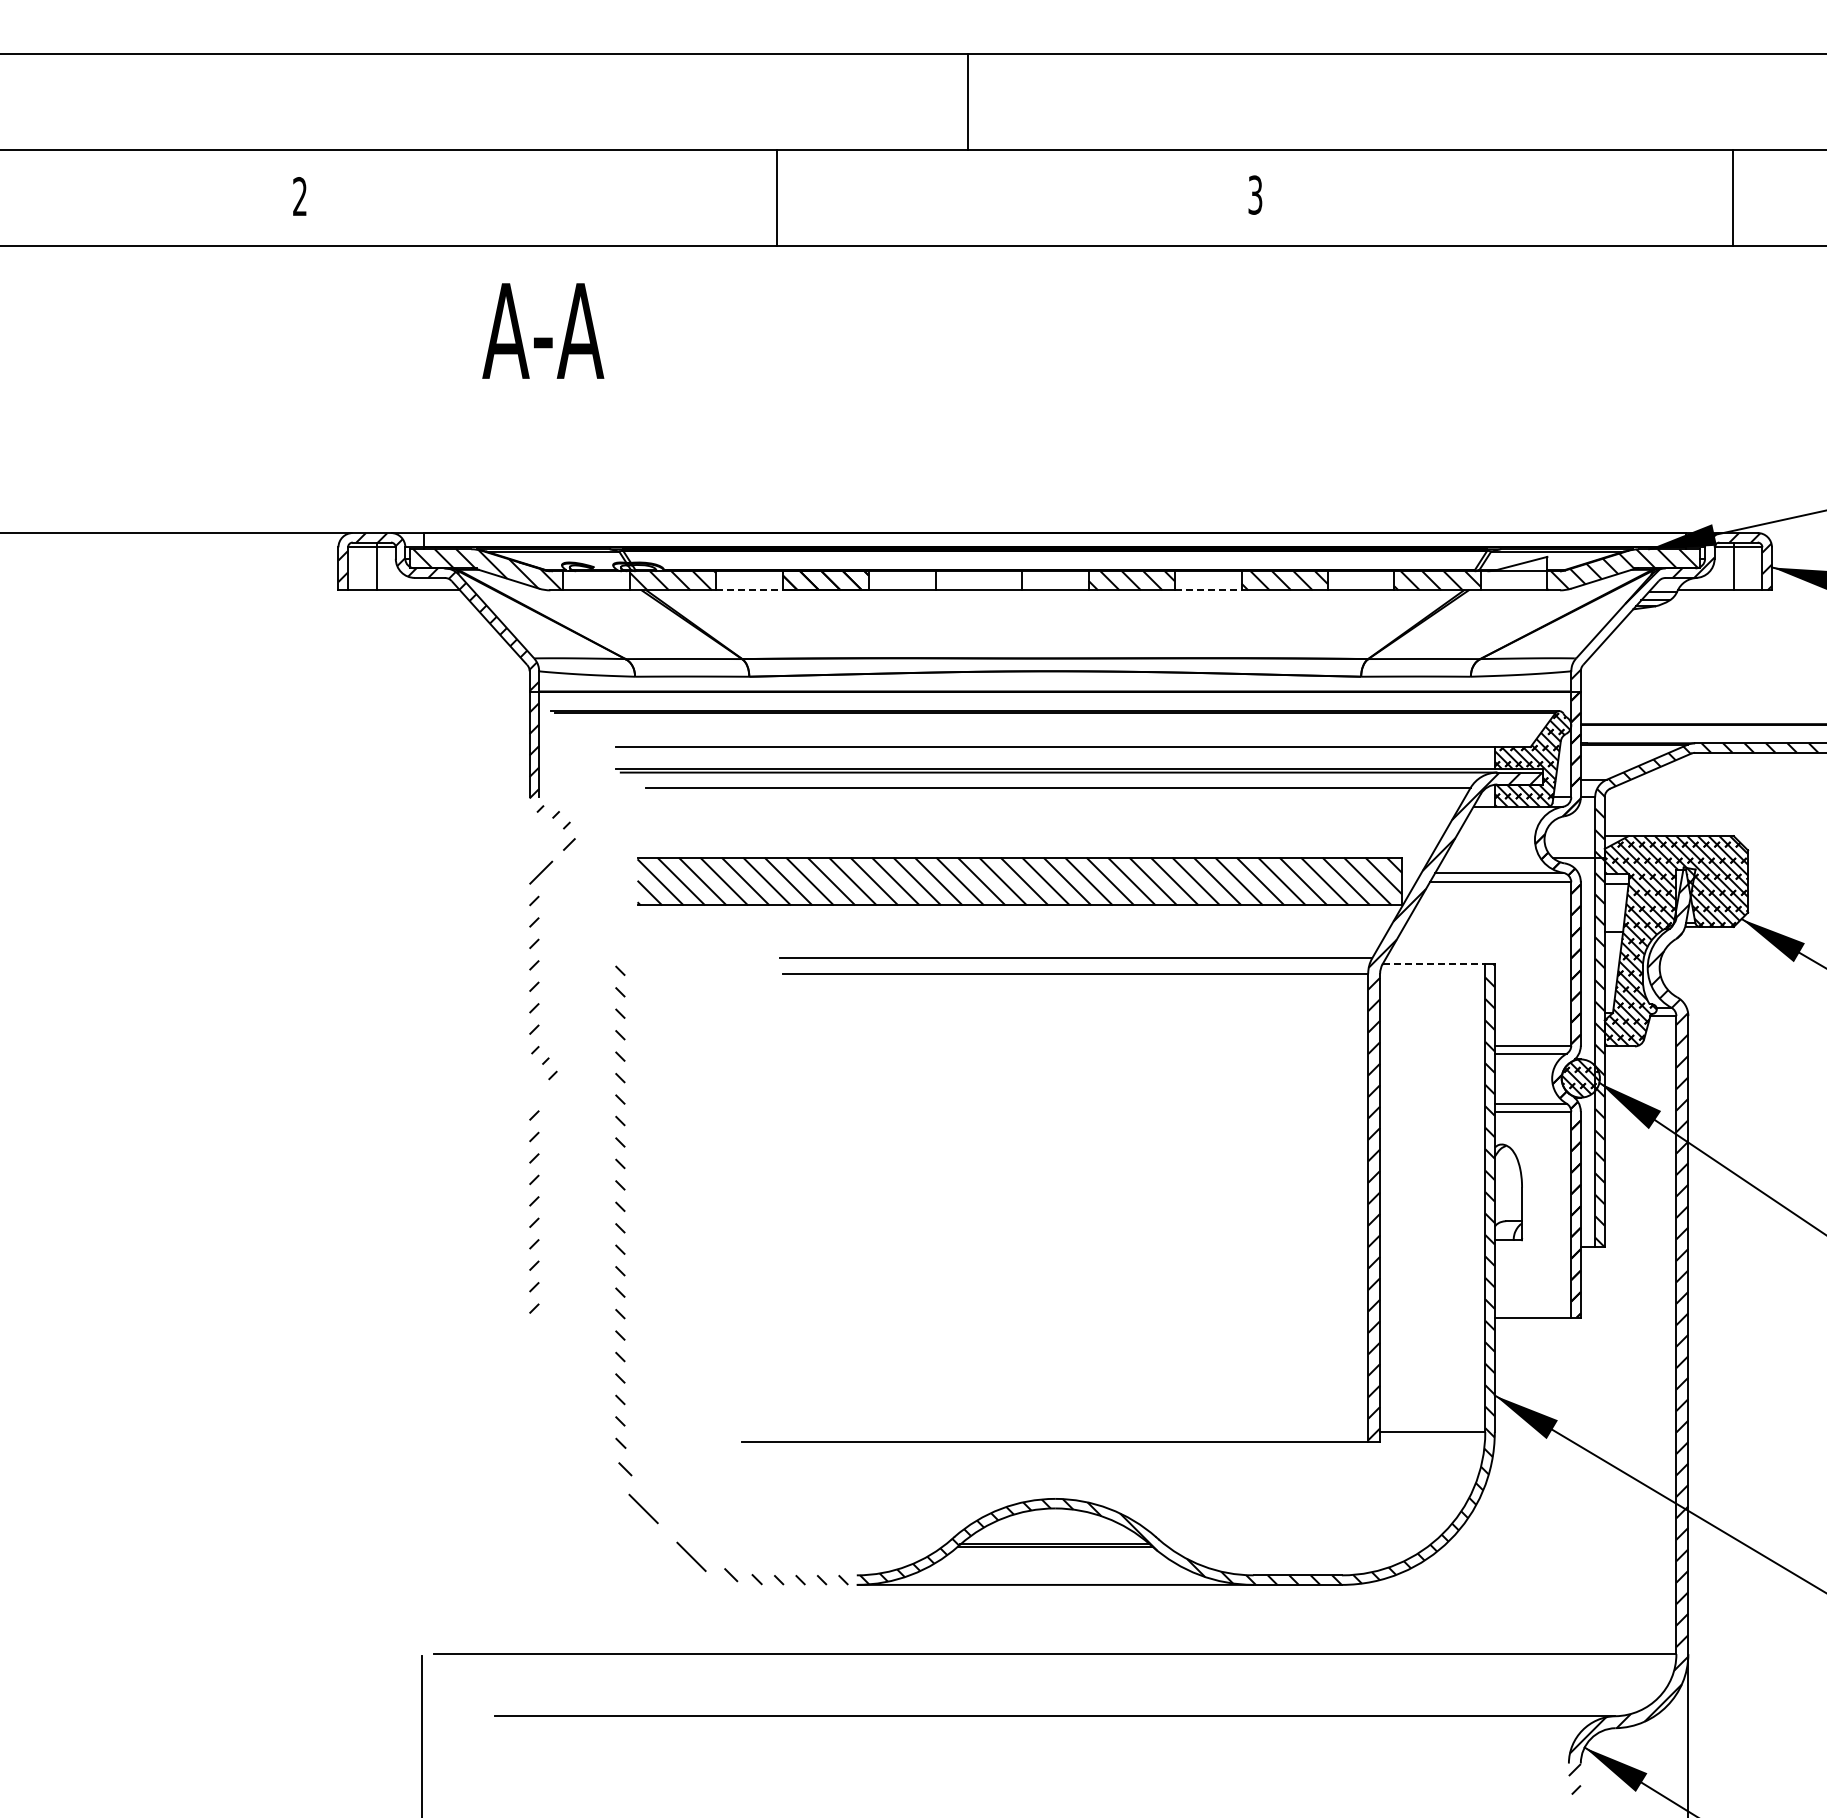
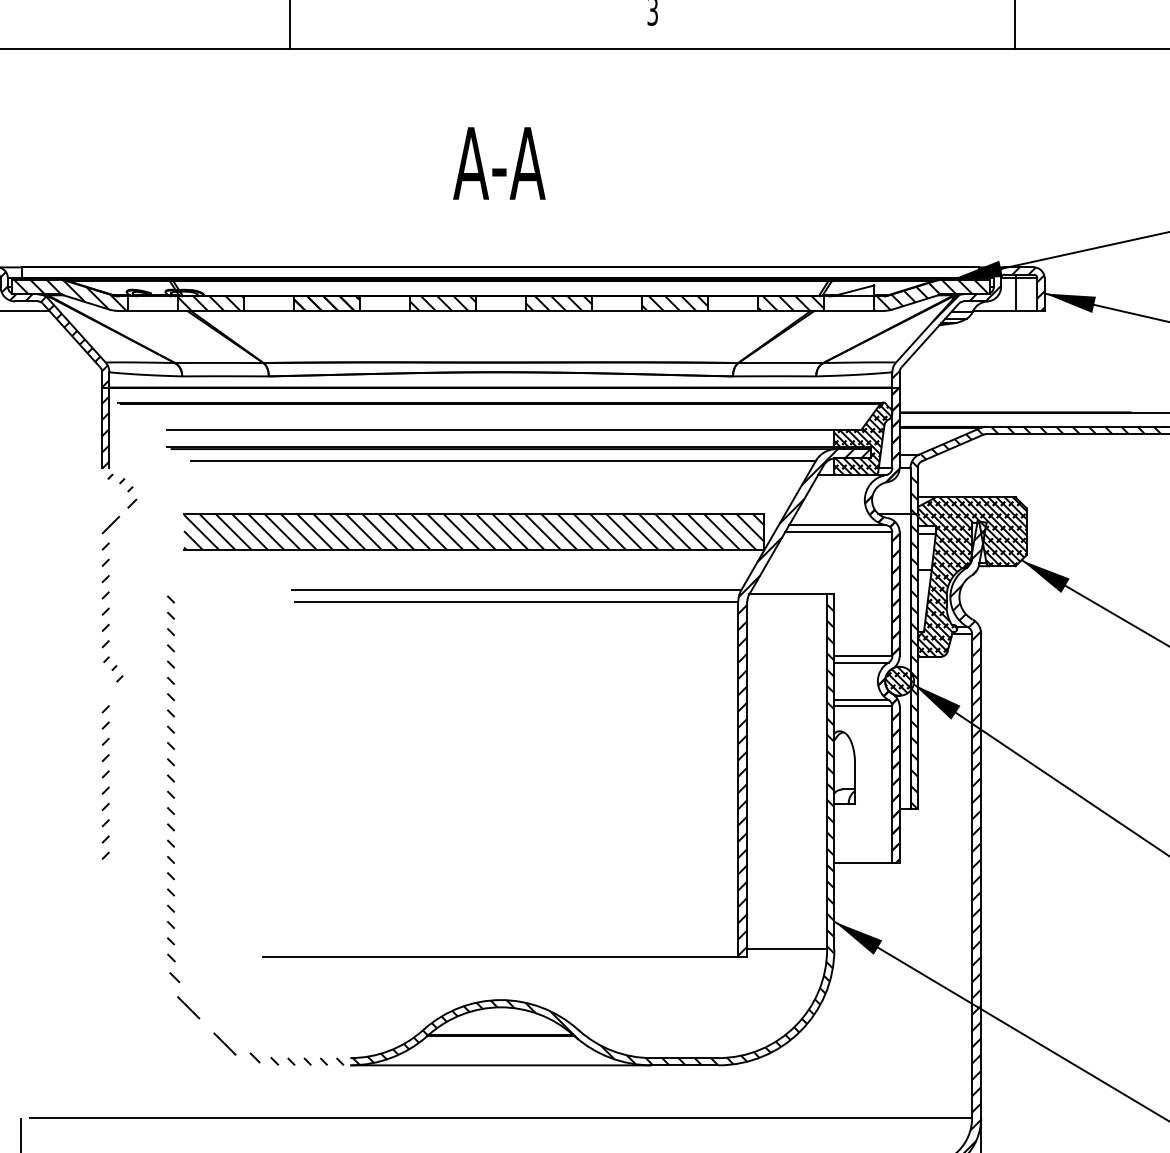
text: (543, 330) -> (499, 163), moved
hatch: (978, 580) -> (442, 303), added
line: (749, 590) -> (268, 310), dashed -> solid
line: (1208, 590) -> (617, 310), dashed -> solid
line: (1434, 963) -> (788, 593), dashed -> solid

